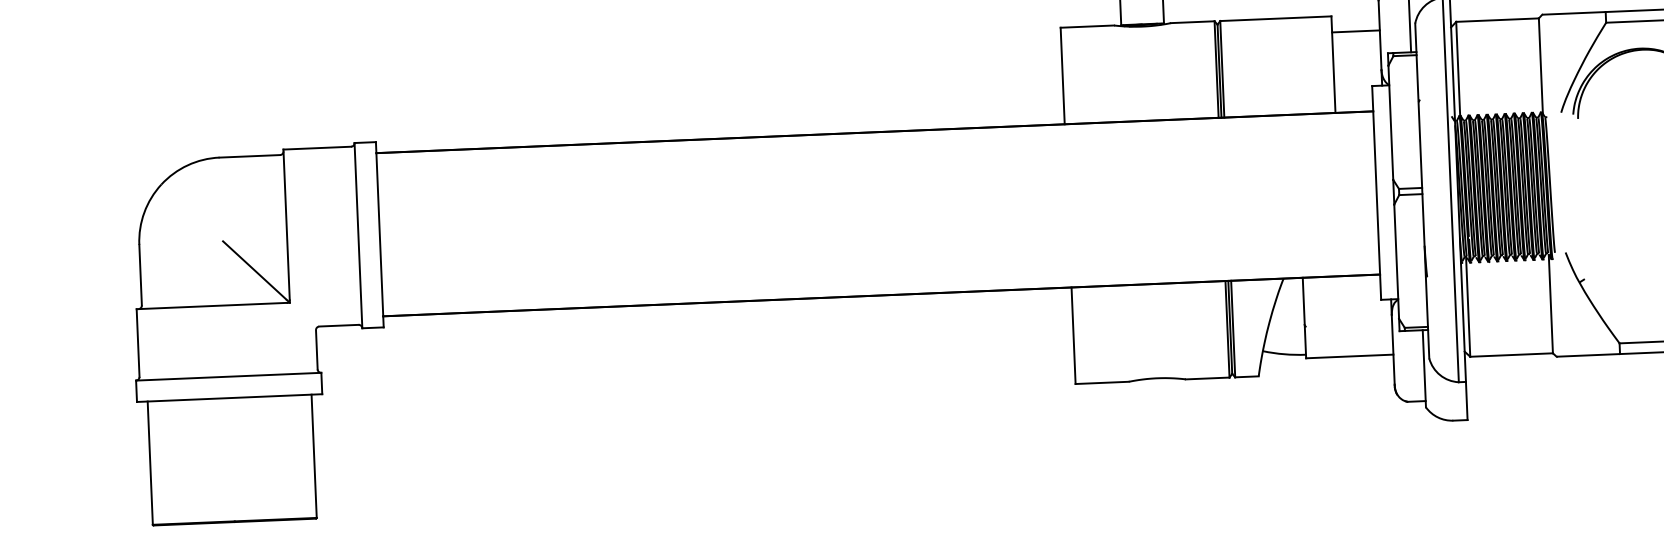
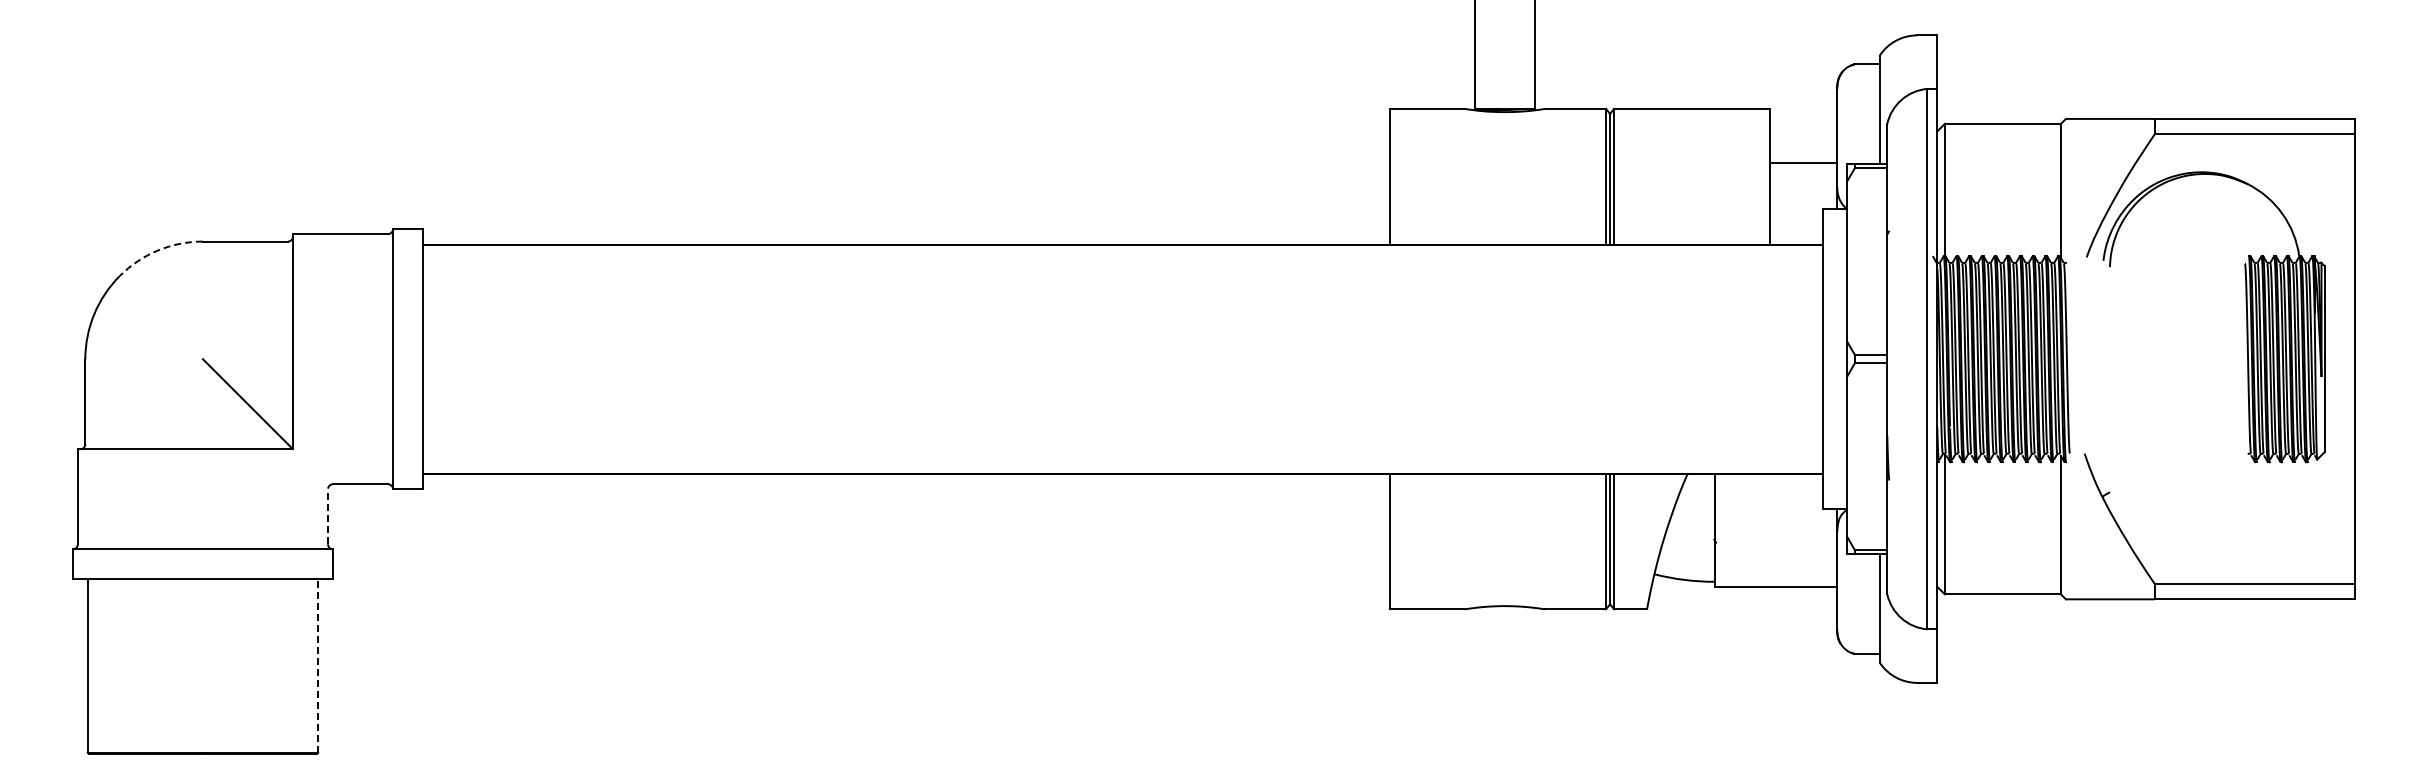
line: (1355, 31) -> (1803, 163), moved
arc: (187, 165) -> (157, 250), solid -> dashed
line: (317, 349) -> (328, 516), solid -> dashed
line: (314, 455) -> (318, 665), solid -> dashed

